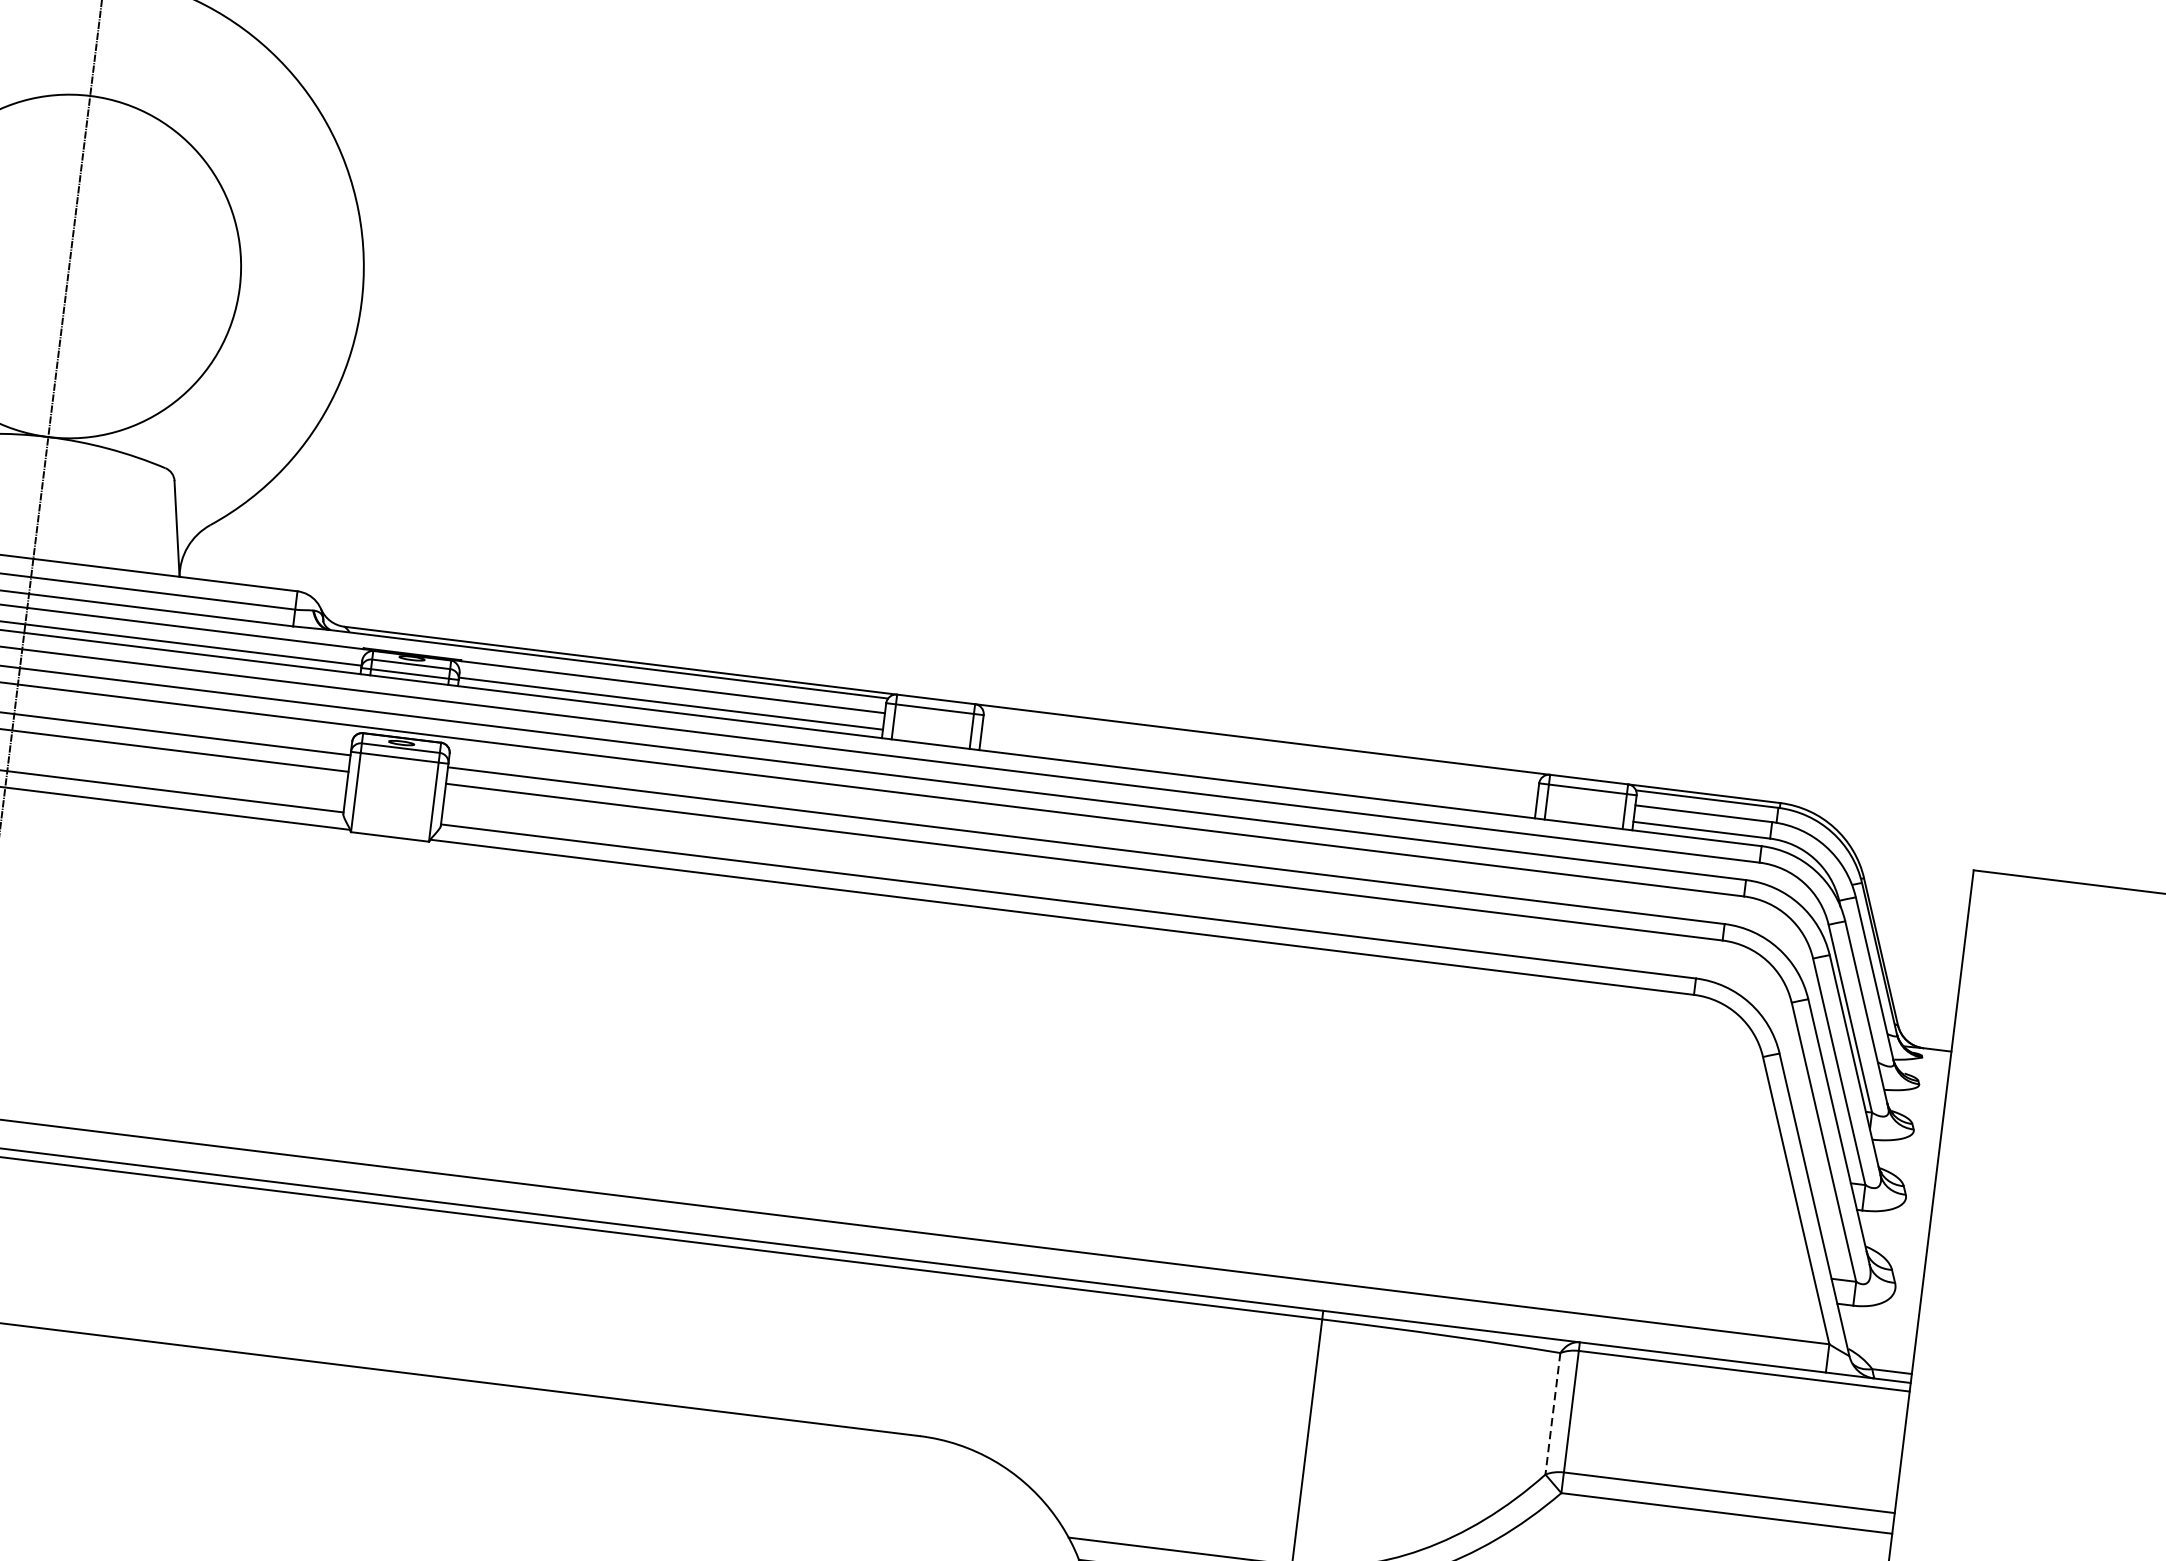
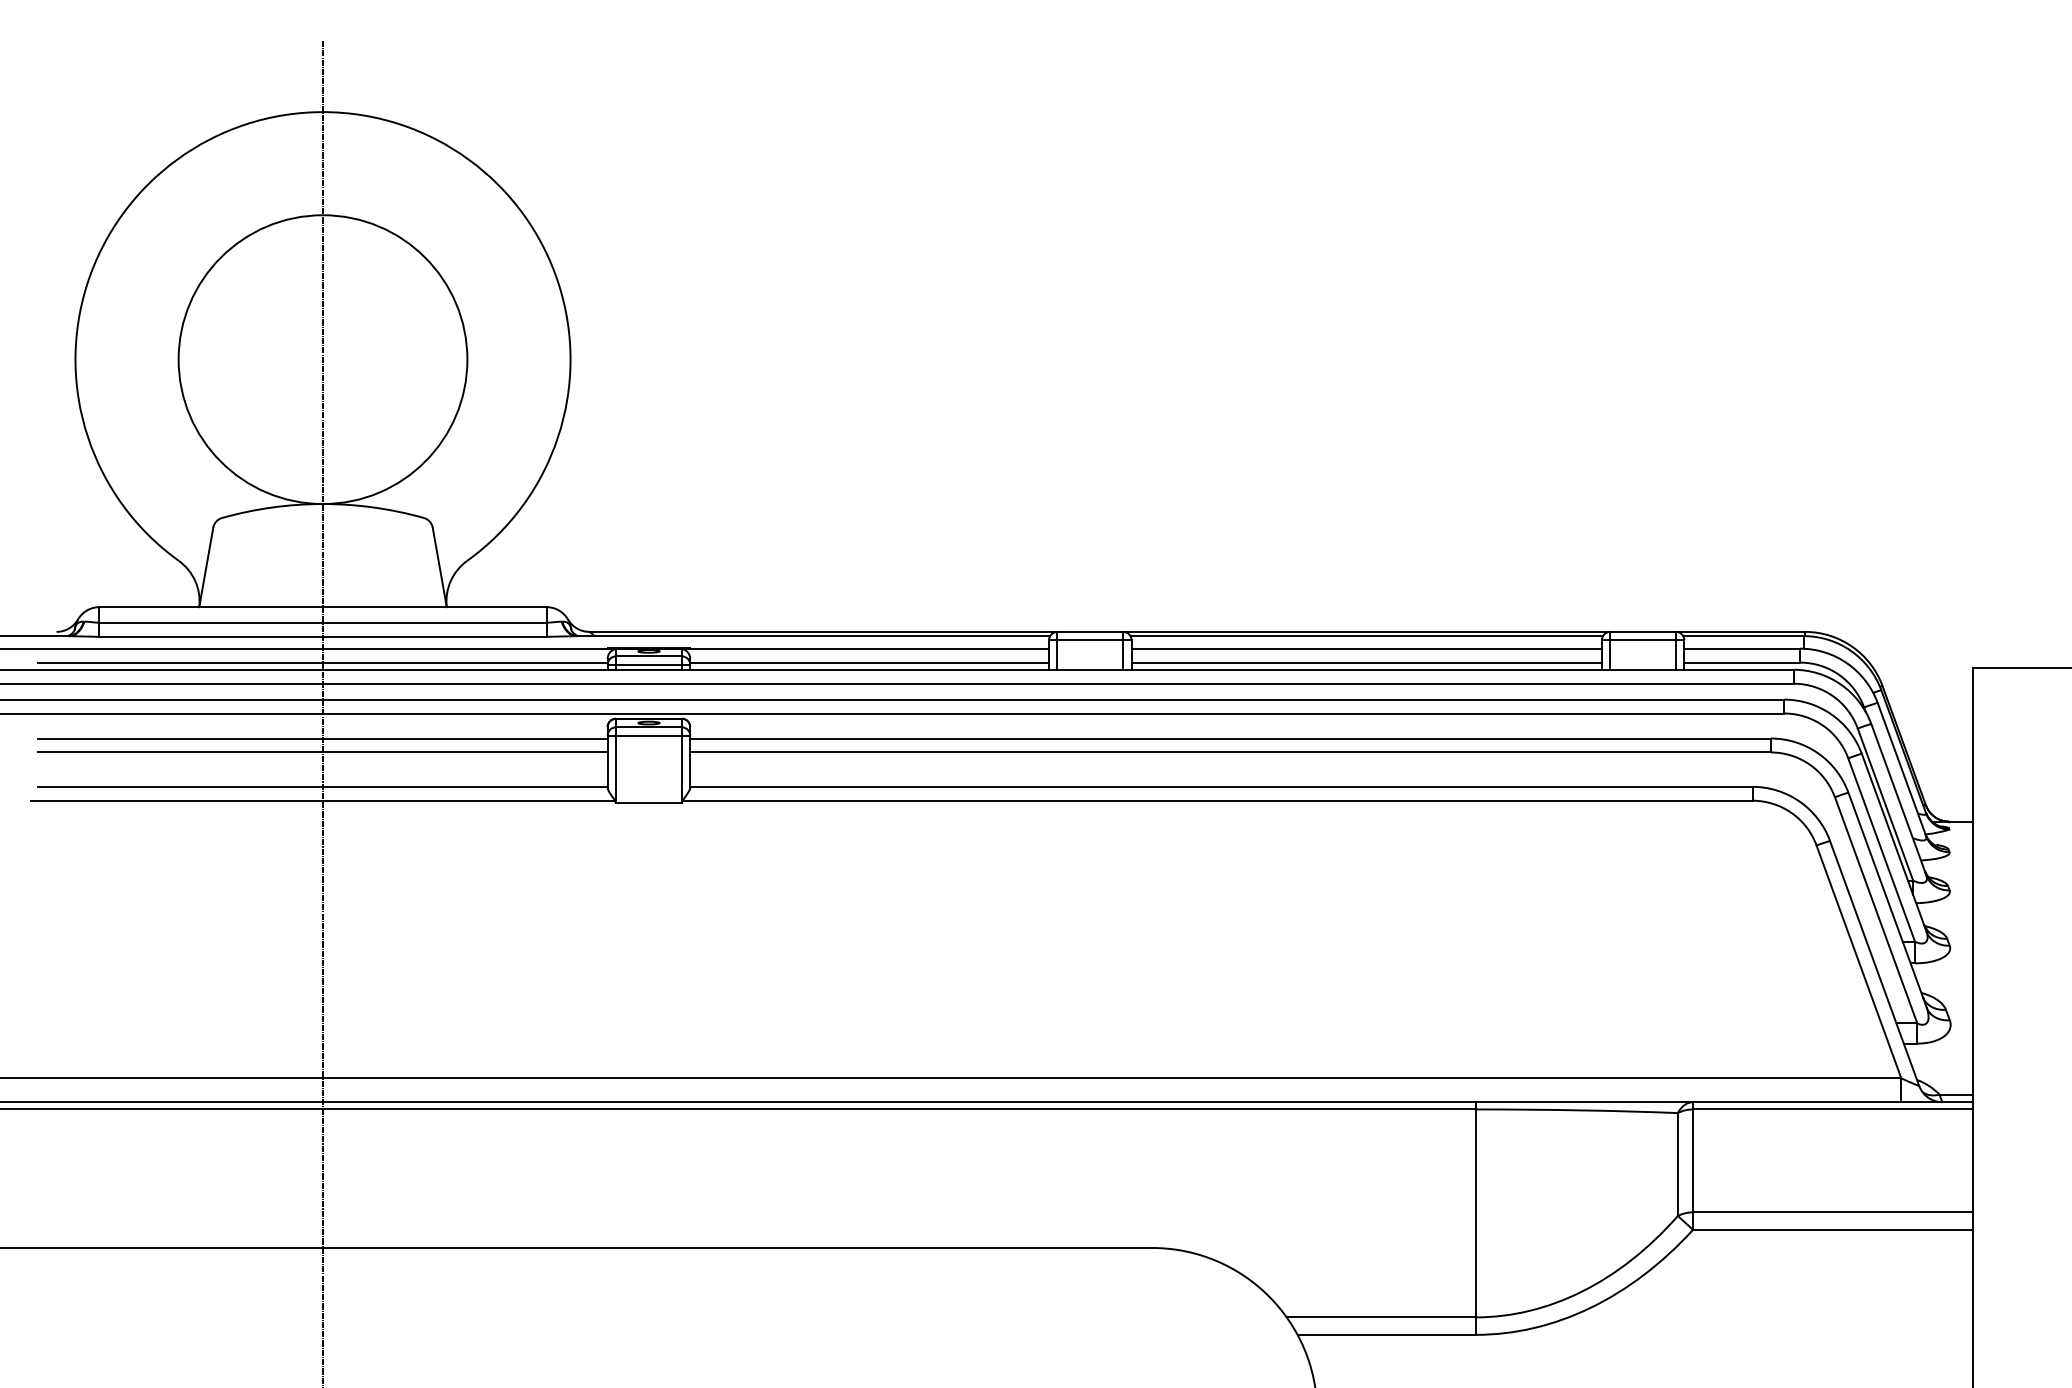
line: (1261, 744) -> (1366, 636), added
line: (1259, 759) -> (1366, 648), added
line: (1257, 775) -> (1366, 662), added
line: (1552, 1414) -> (1677, 1165), dashed -> solid

